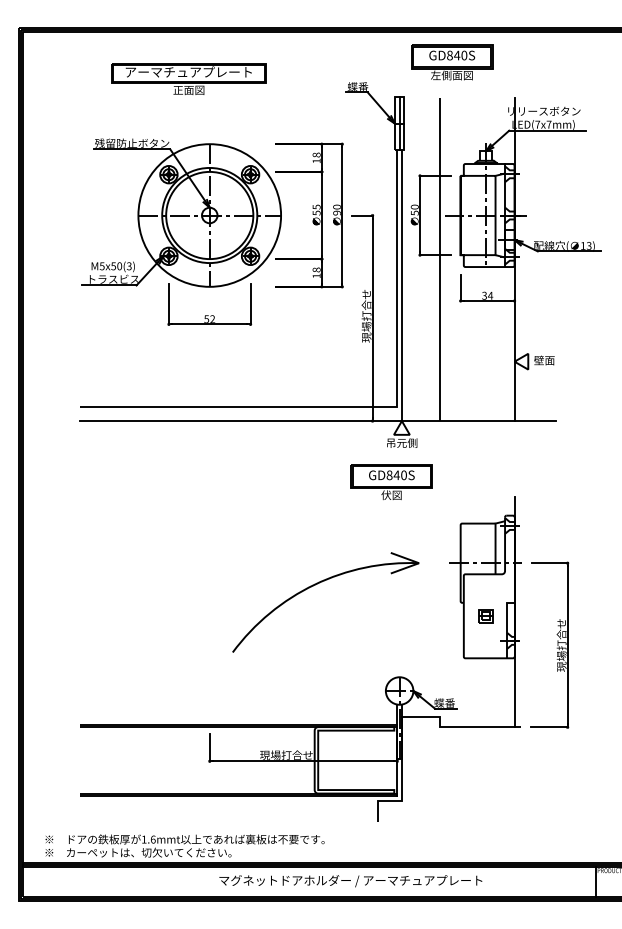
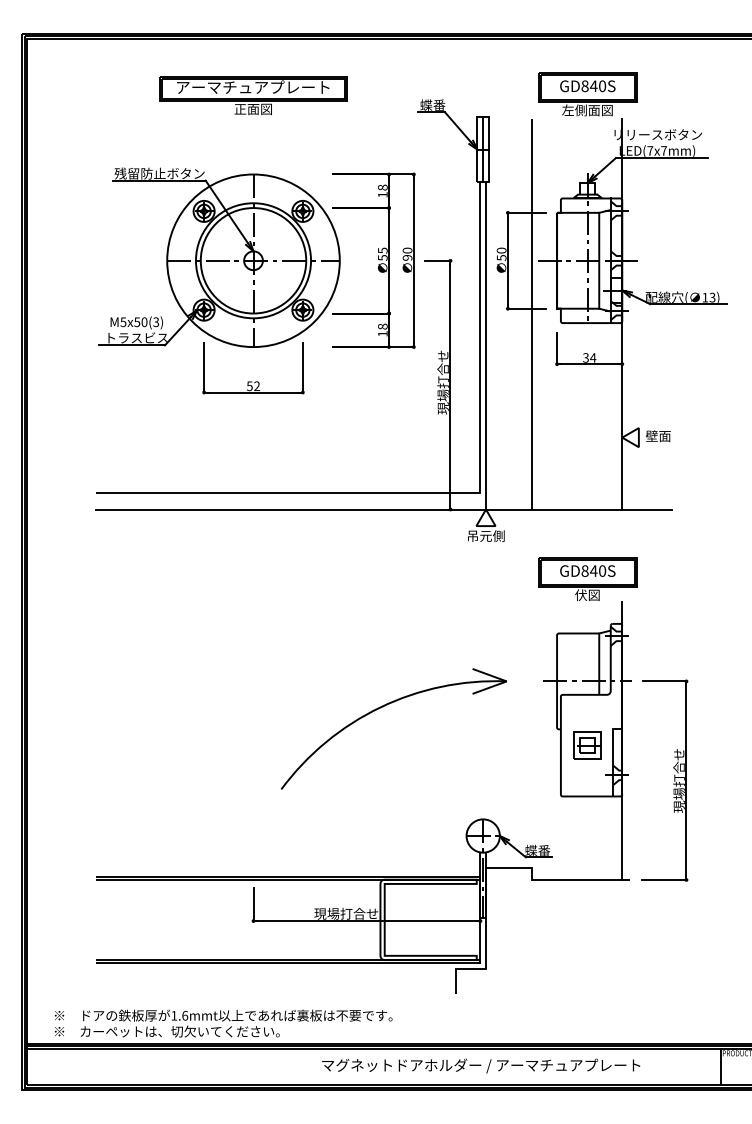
part: (451, 62) -> (587, 94), moved
part: (189, 78) -> (253, 95), moved
part: (391, 482) -> (587, 579), moved
part: (485, 616) -> (587, 745), size x1.67
text: (351, 880) -> (481, 1065), moved

